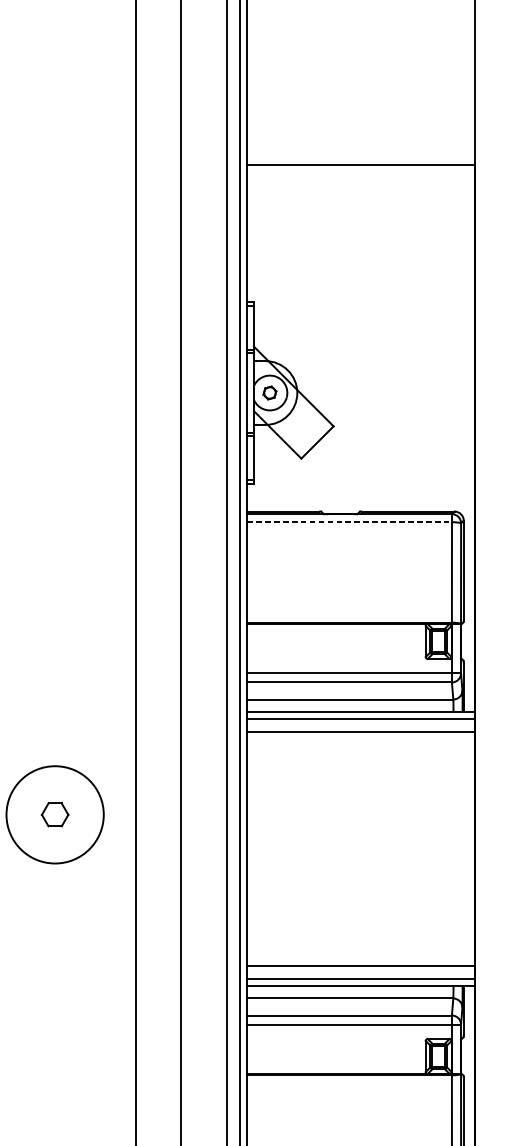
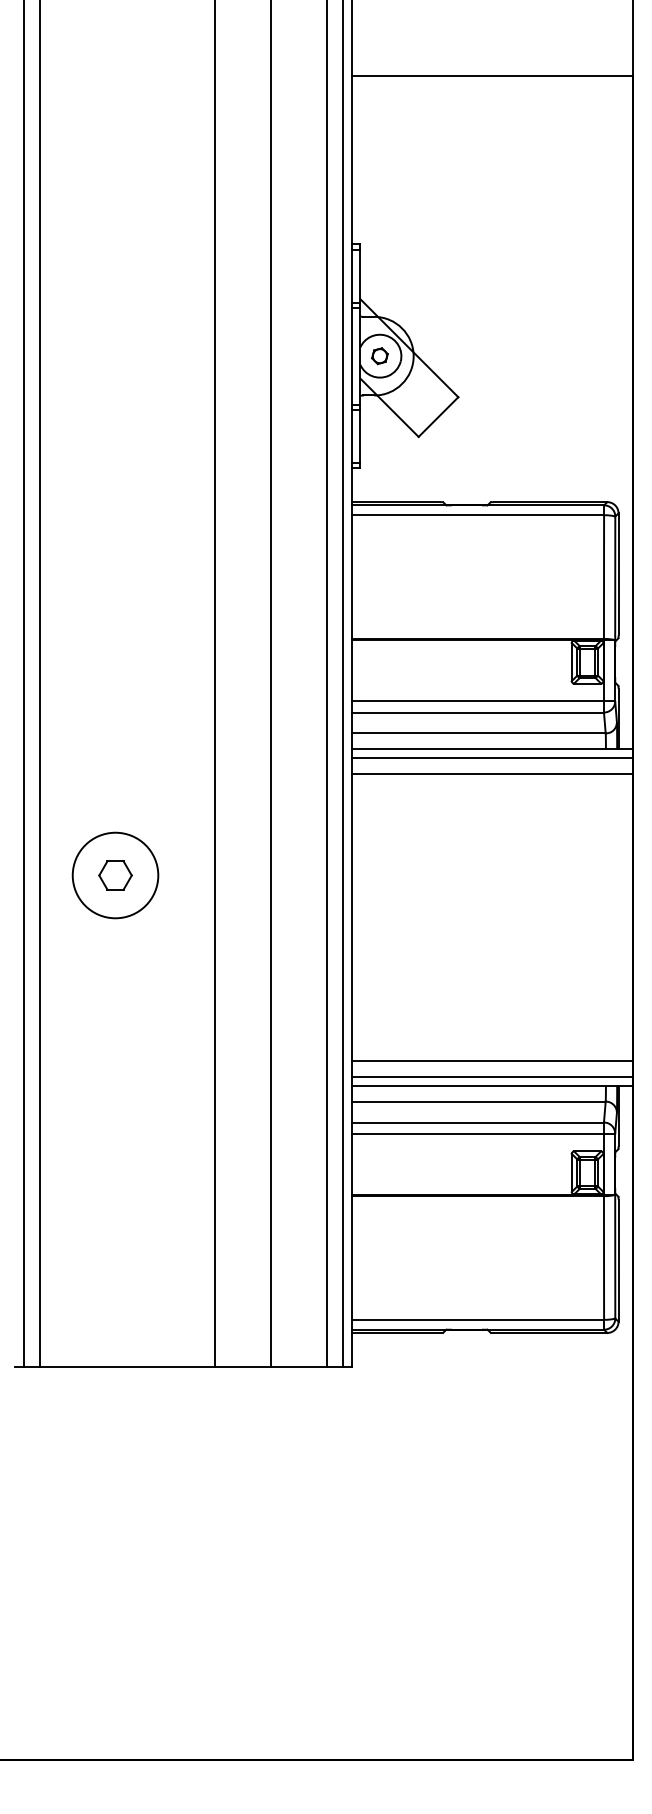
line: (349, 522) -> (478, 515), dashed -> solid
circle: (55, 814) -> (115, 875), size x0.71

